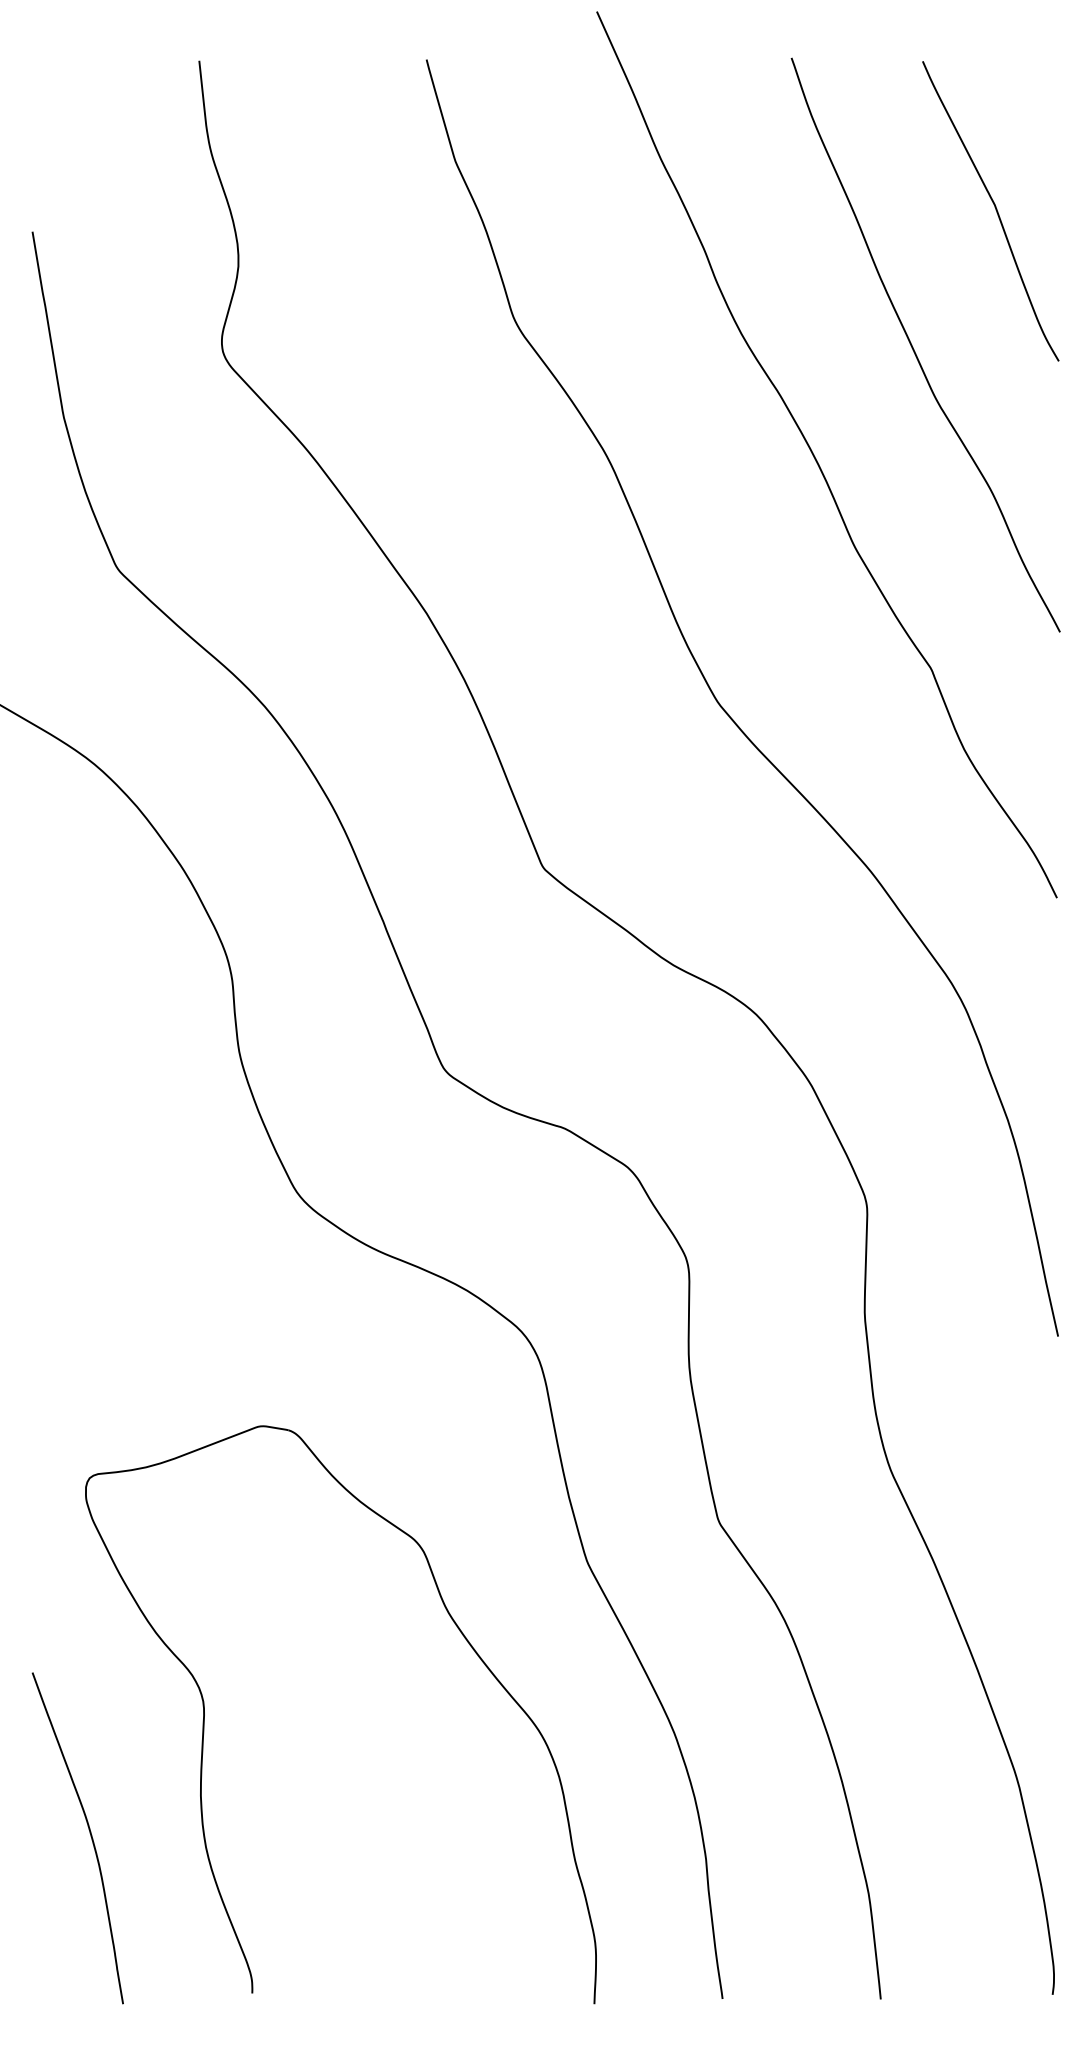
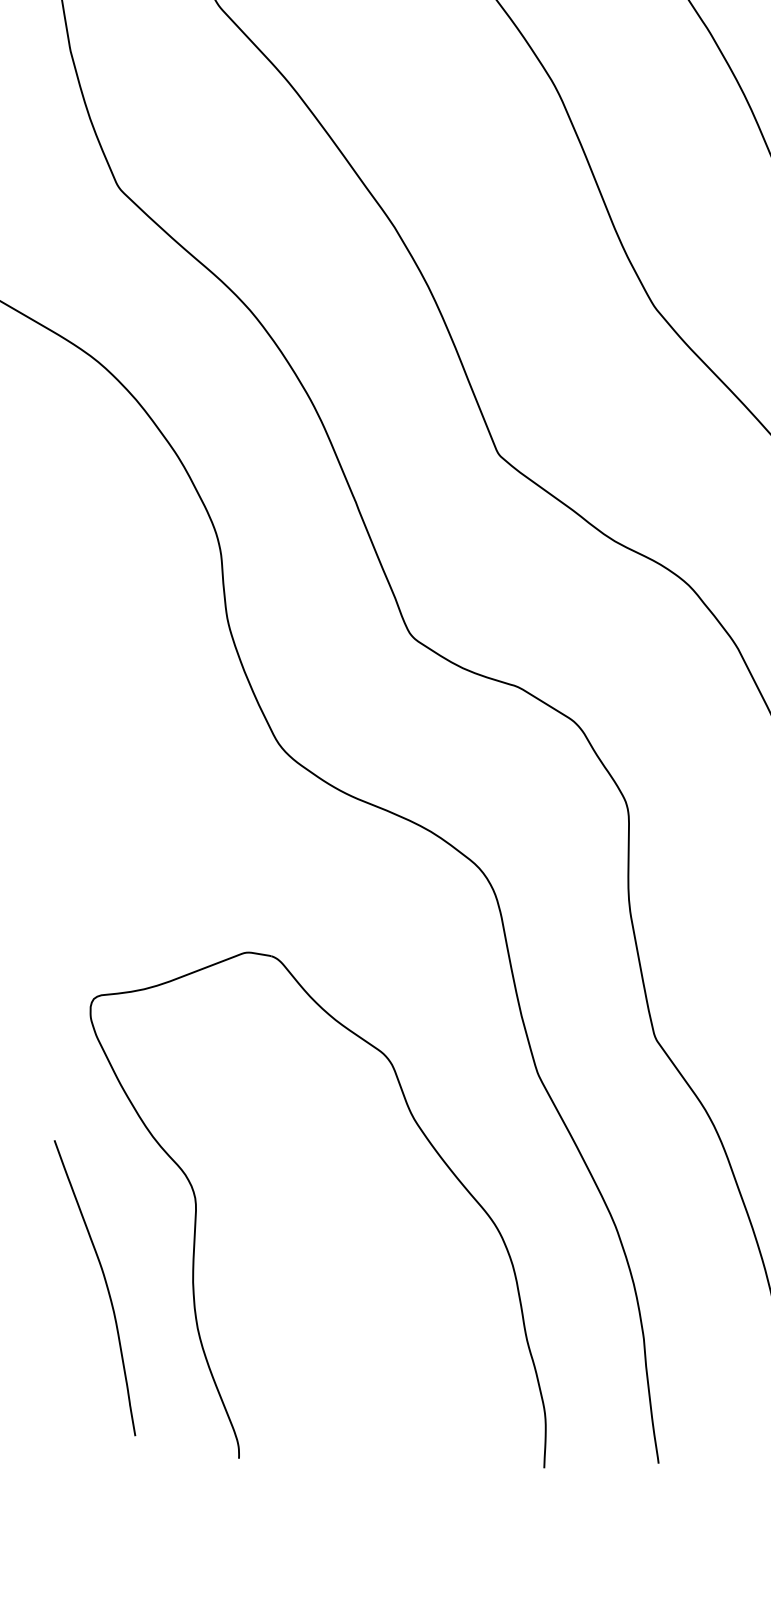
curve: (89, 1833) -> (105, 1283), moved

